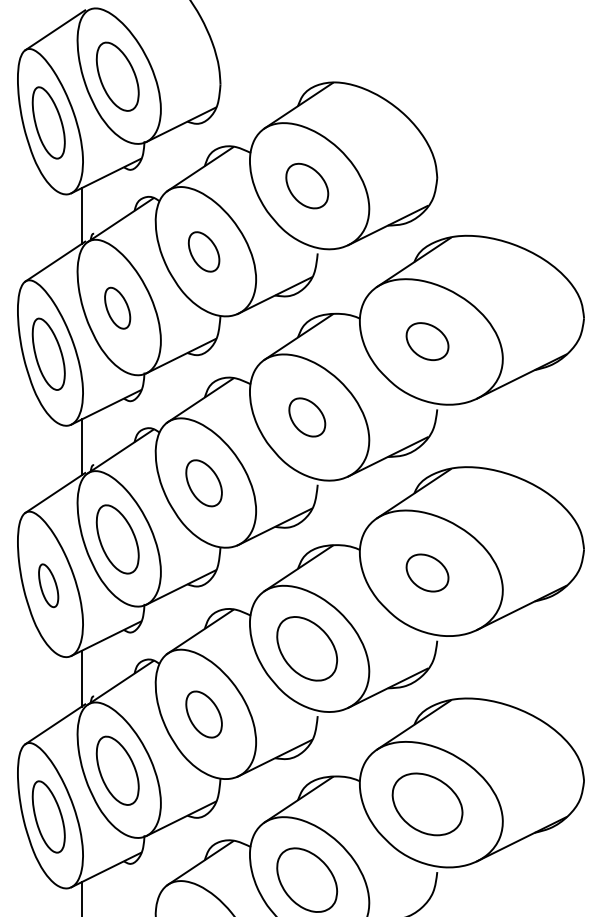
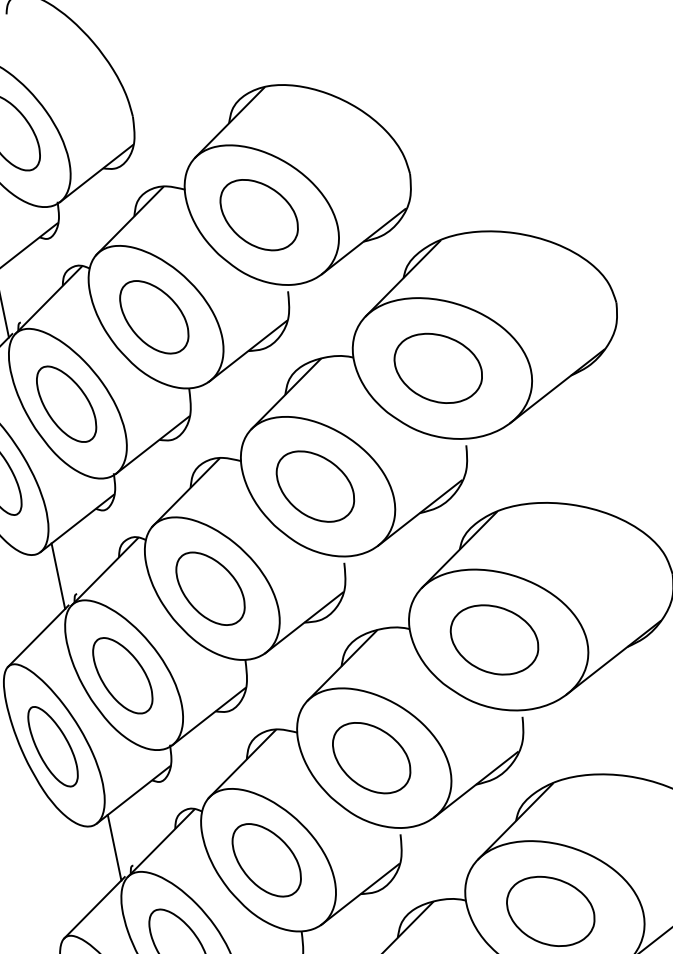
part: (307, 185) -> (259, 214), size x1.43
part: (203, 251) -> (153, 316), size x1.67
part: (117, 308) -> (66, 404), size x1.67
part: (427, 341) -> (438, 368), size x1.67
part: (307, 417) -> (315, 486), size x1.67
part: (203, 483) -> (209, 589), size x1.43
part: (427, 572) -> (494, 639), size x1.67
part: (48, 585) -> (52, 746), size x1.67
part: (203, 714) -> (266, 860), size x1.43

